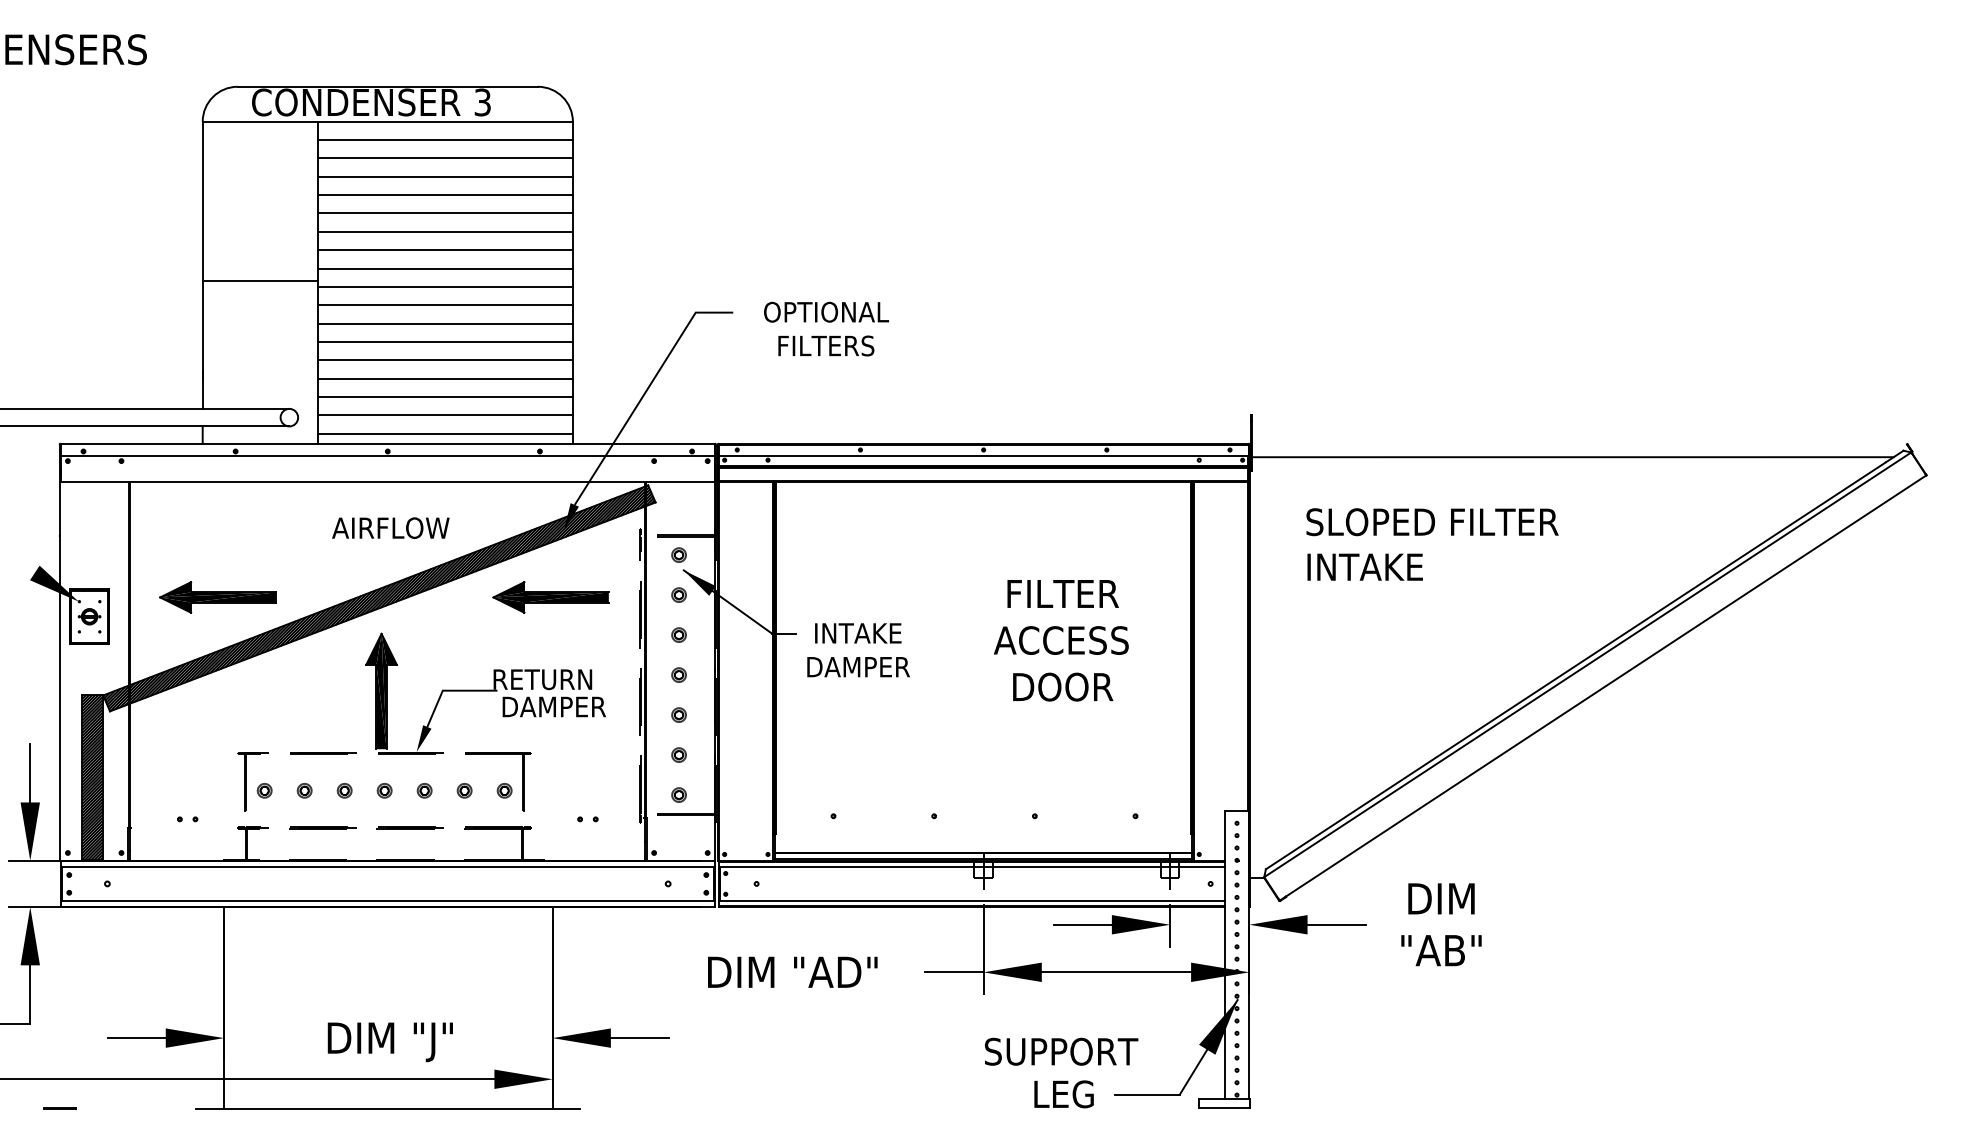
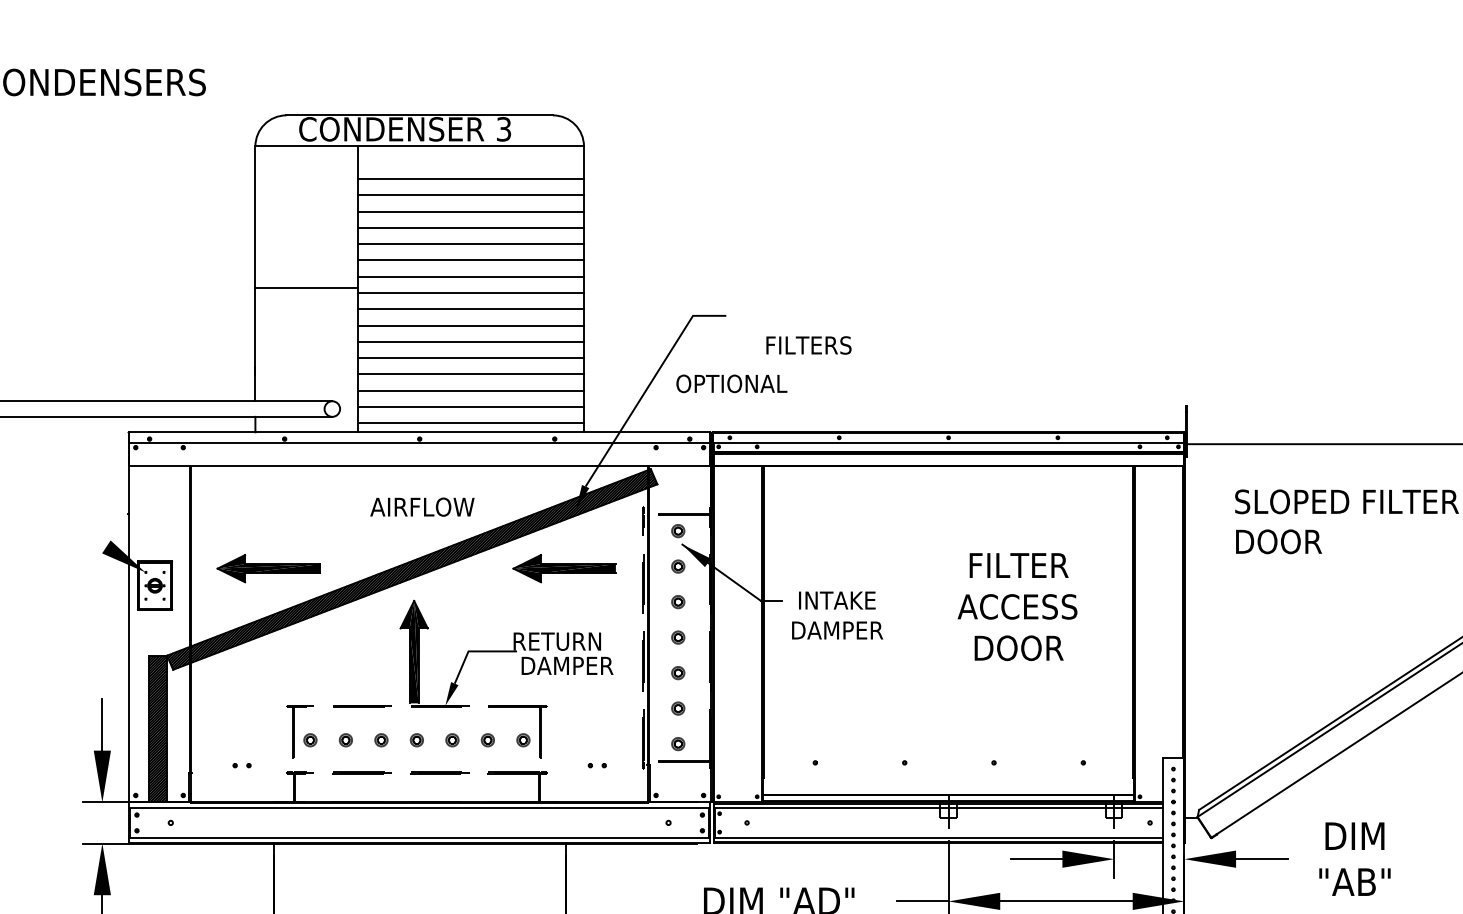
line: (444, 140) -> (470, 163), removed
text: (826, 311) -> (731, 383), moved
text: (1366, 567) -> (1288, 542), INTAKE -> DOOR

